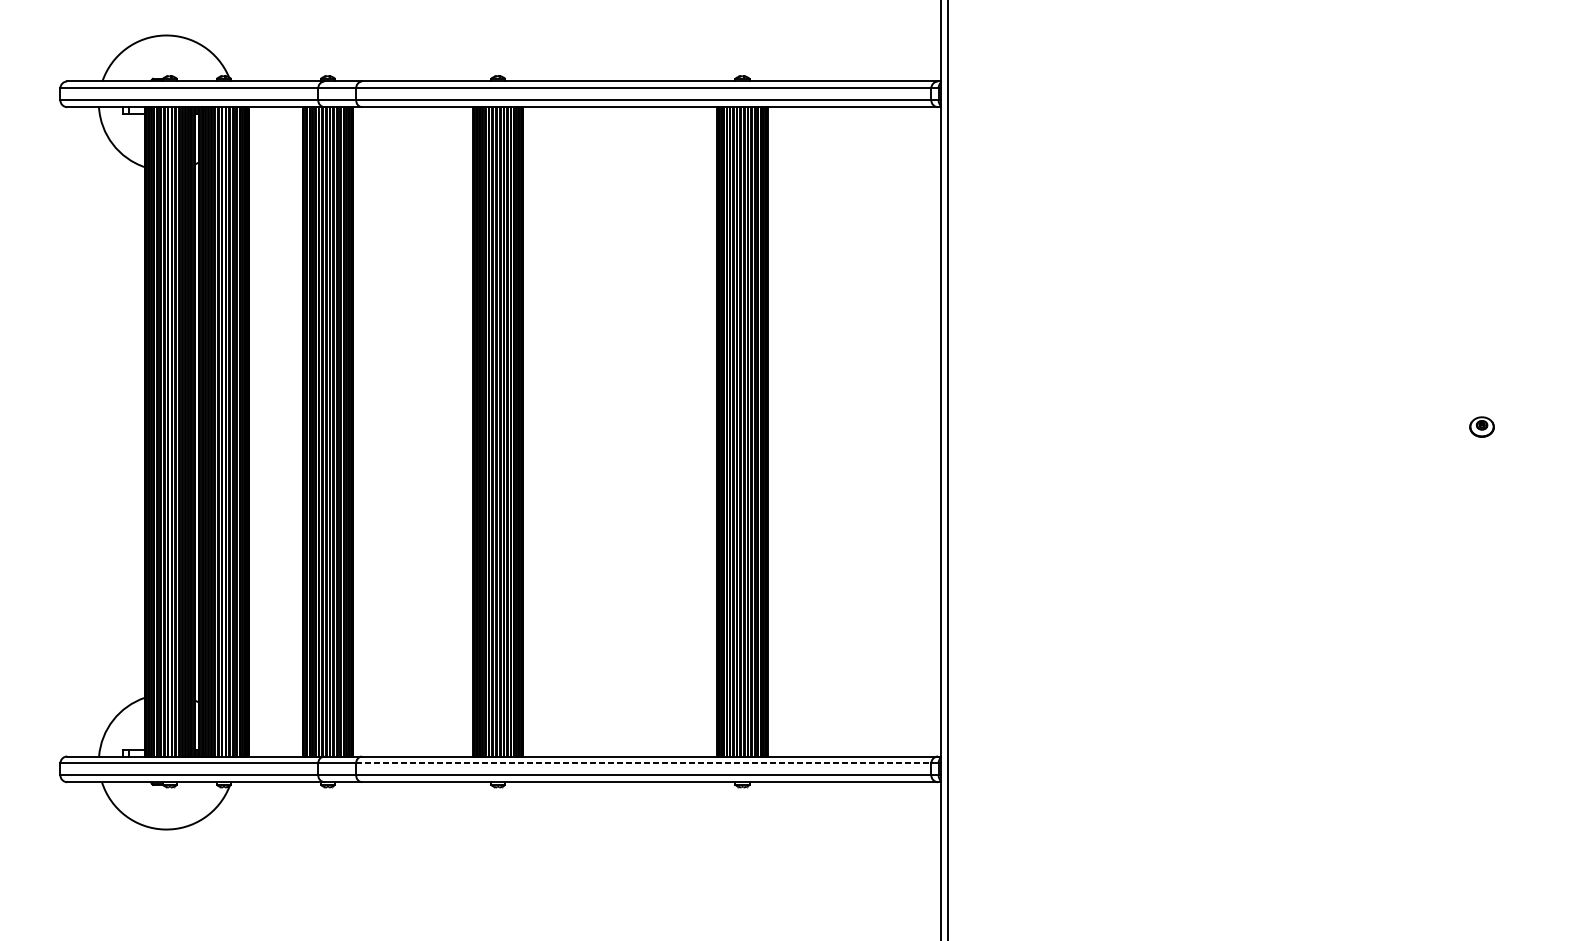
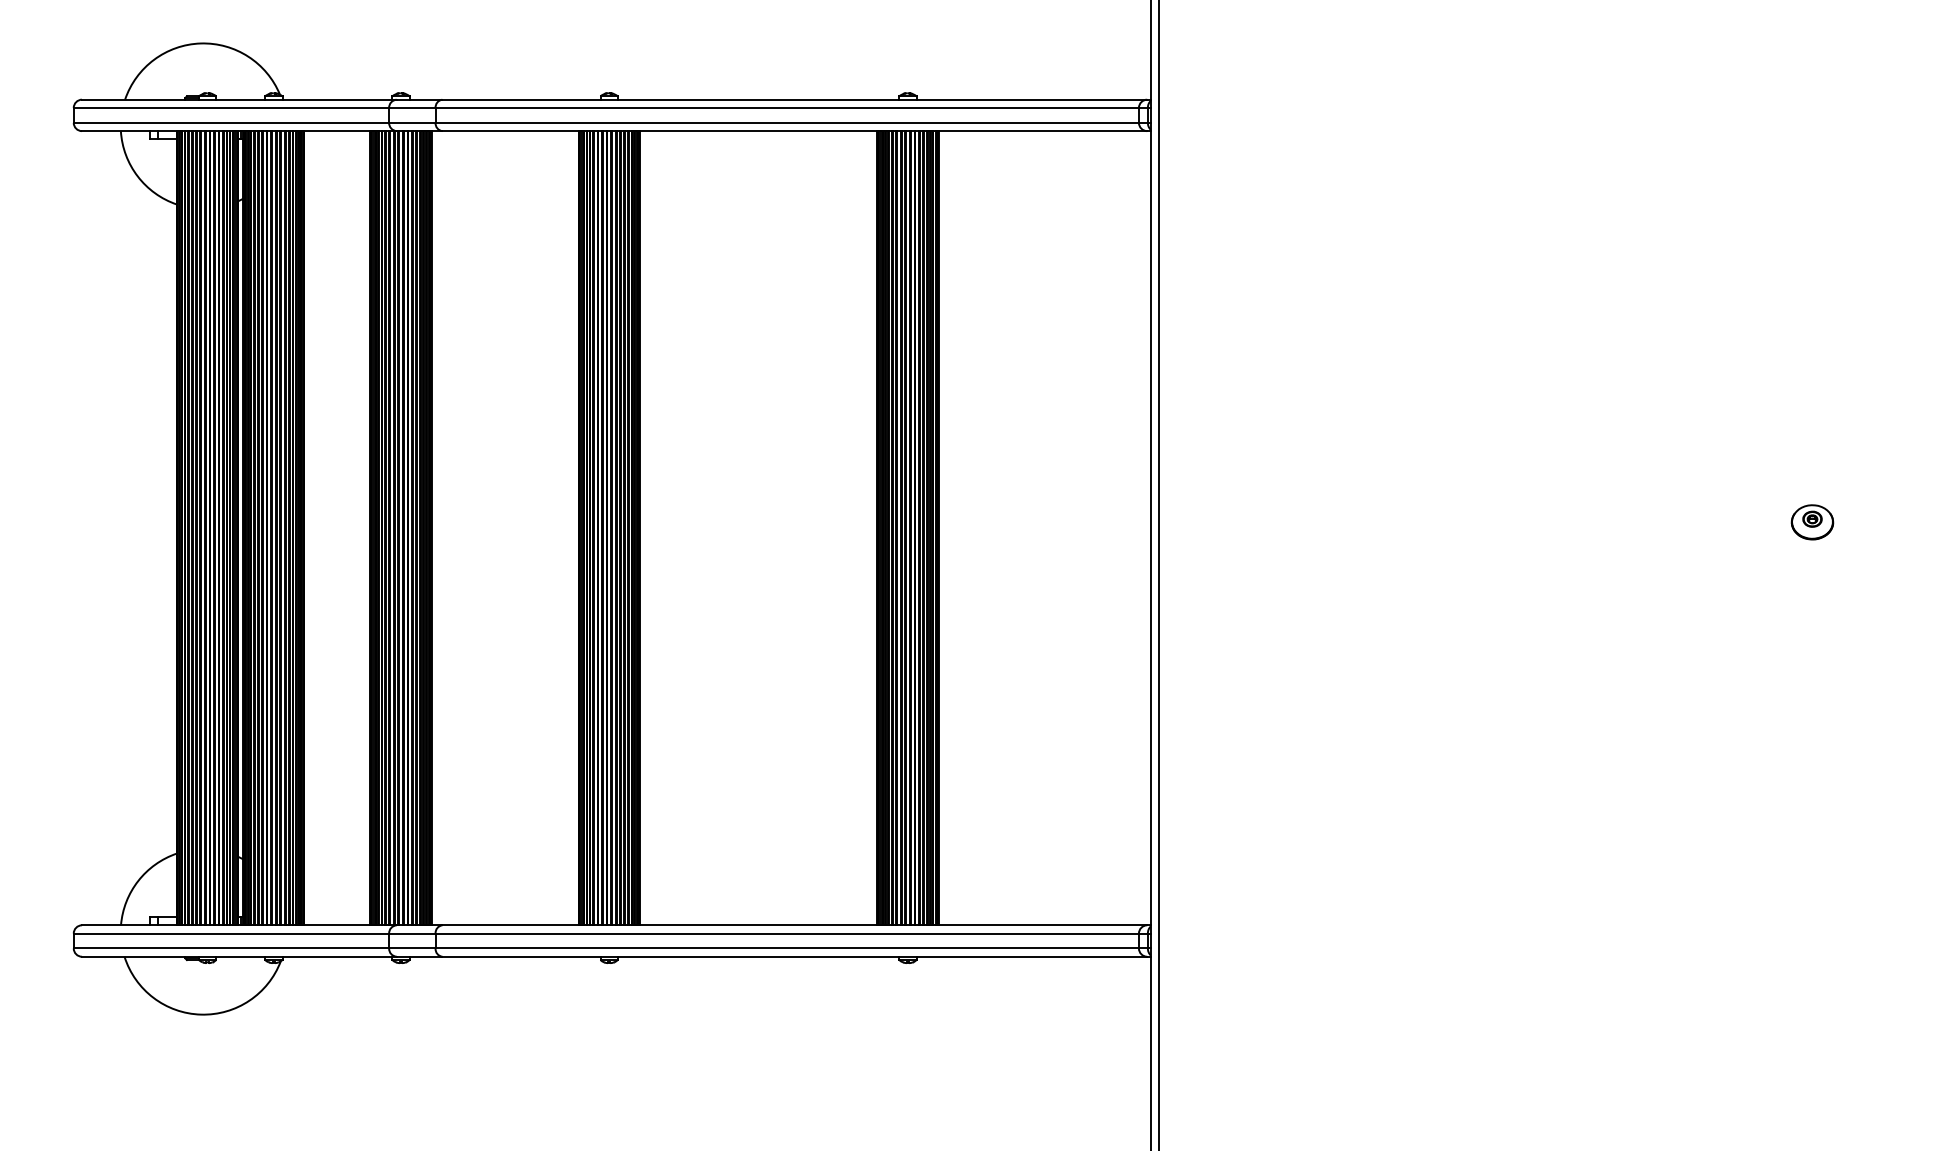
part: (1482, 427) -> (1812, 522), size x1.43
line: (644, 763) -> (787, 933), dashed -> solid

